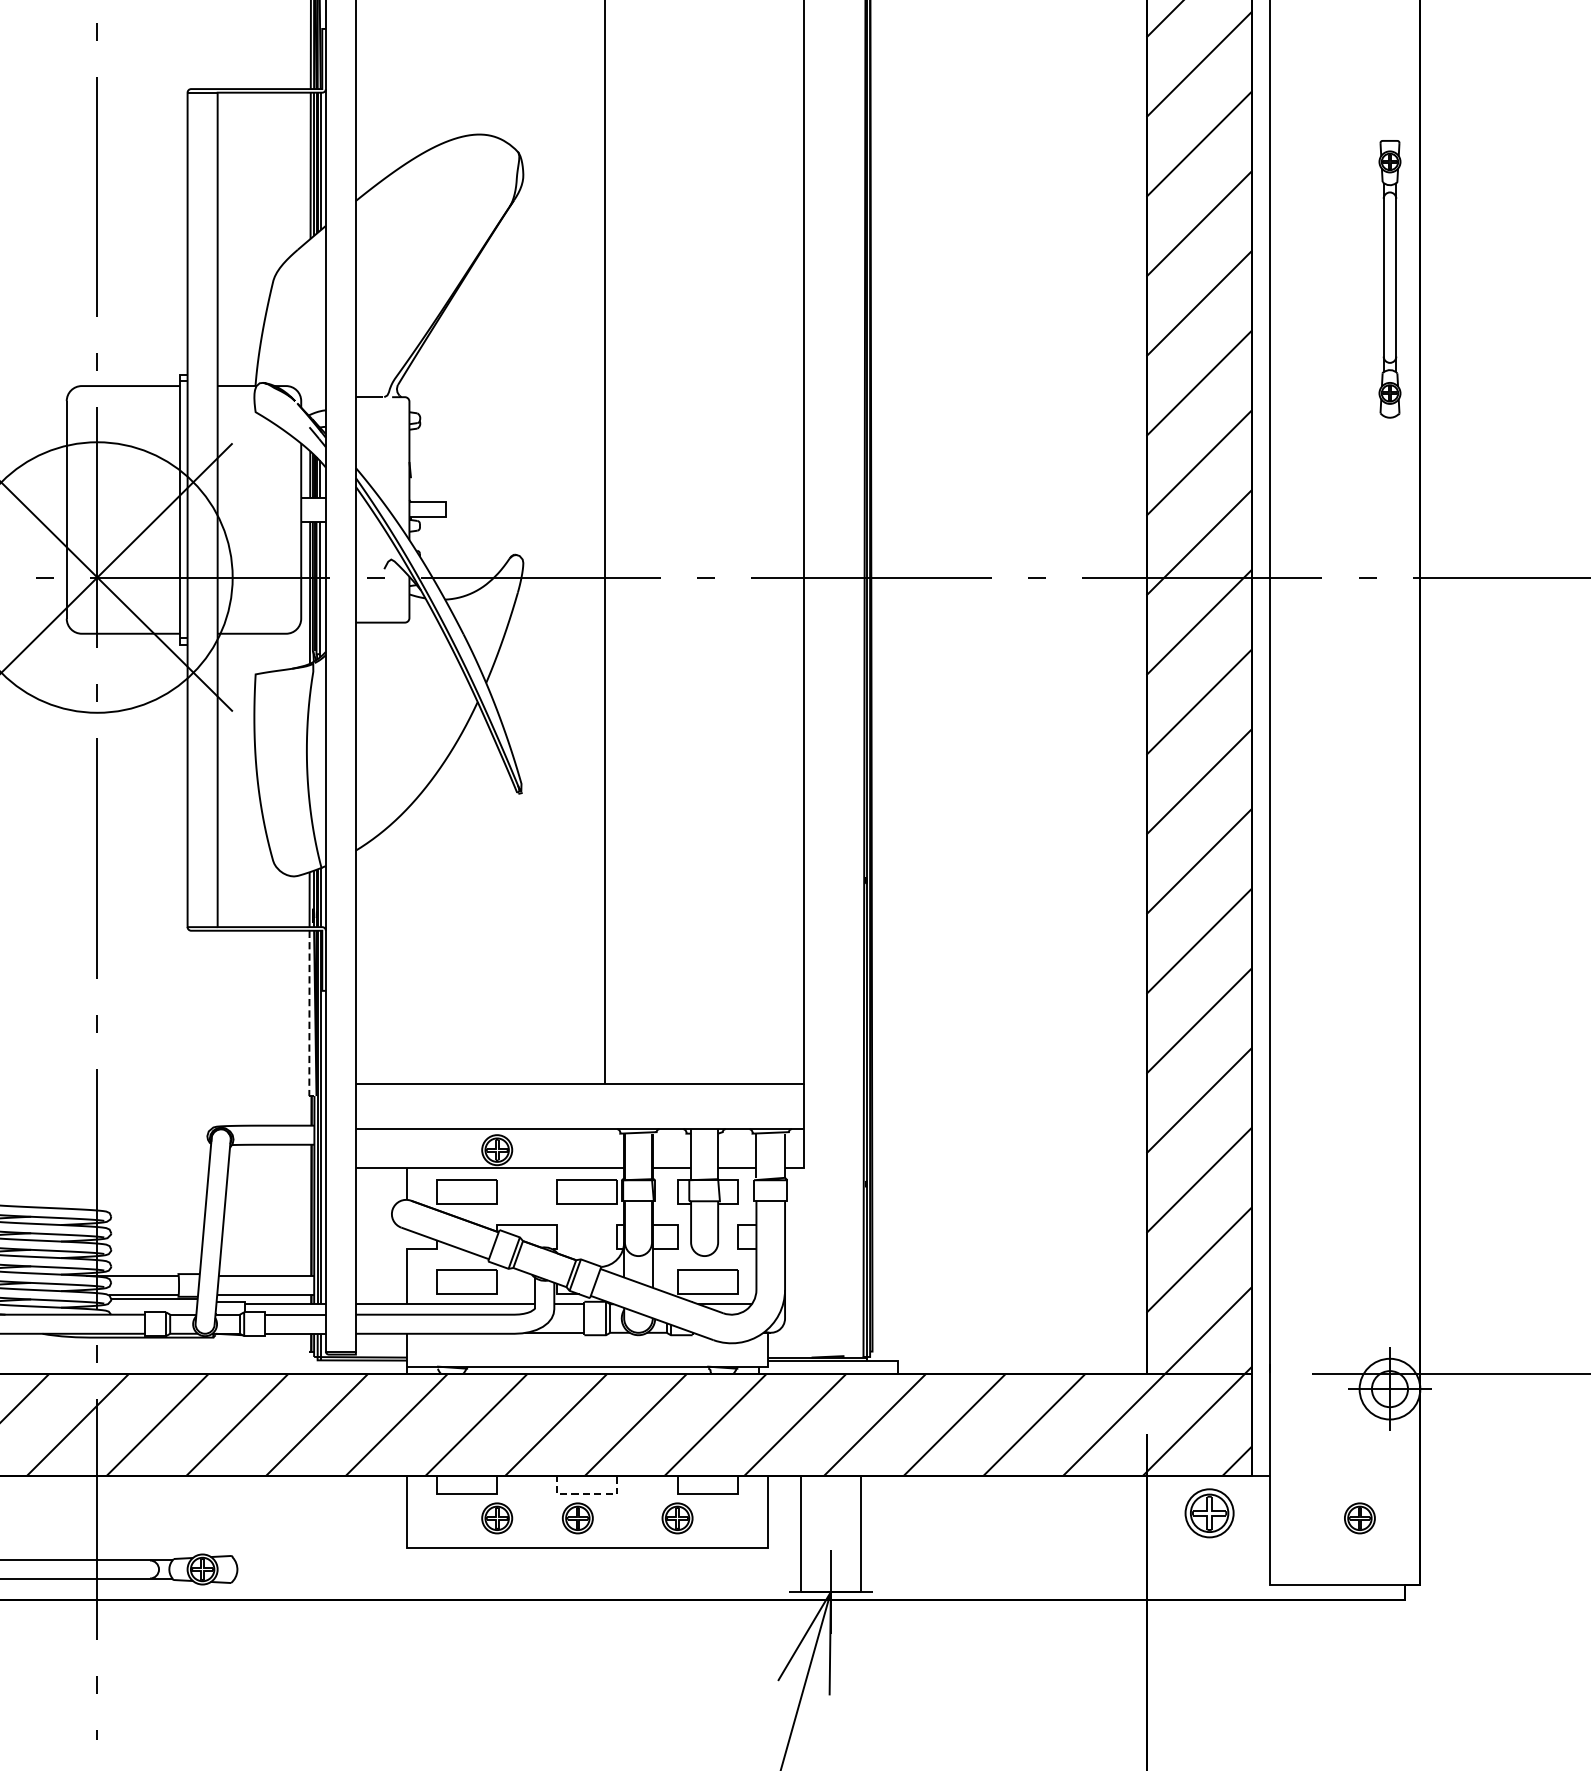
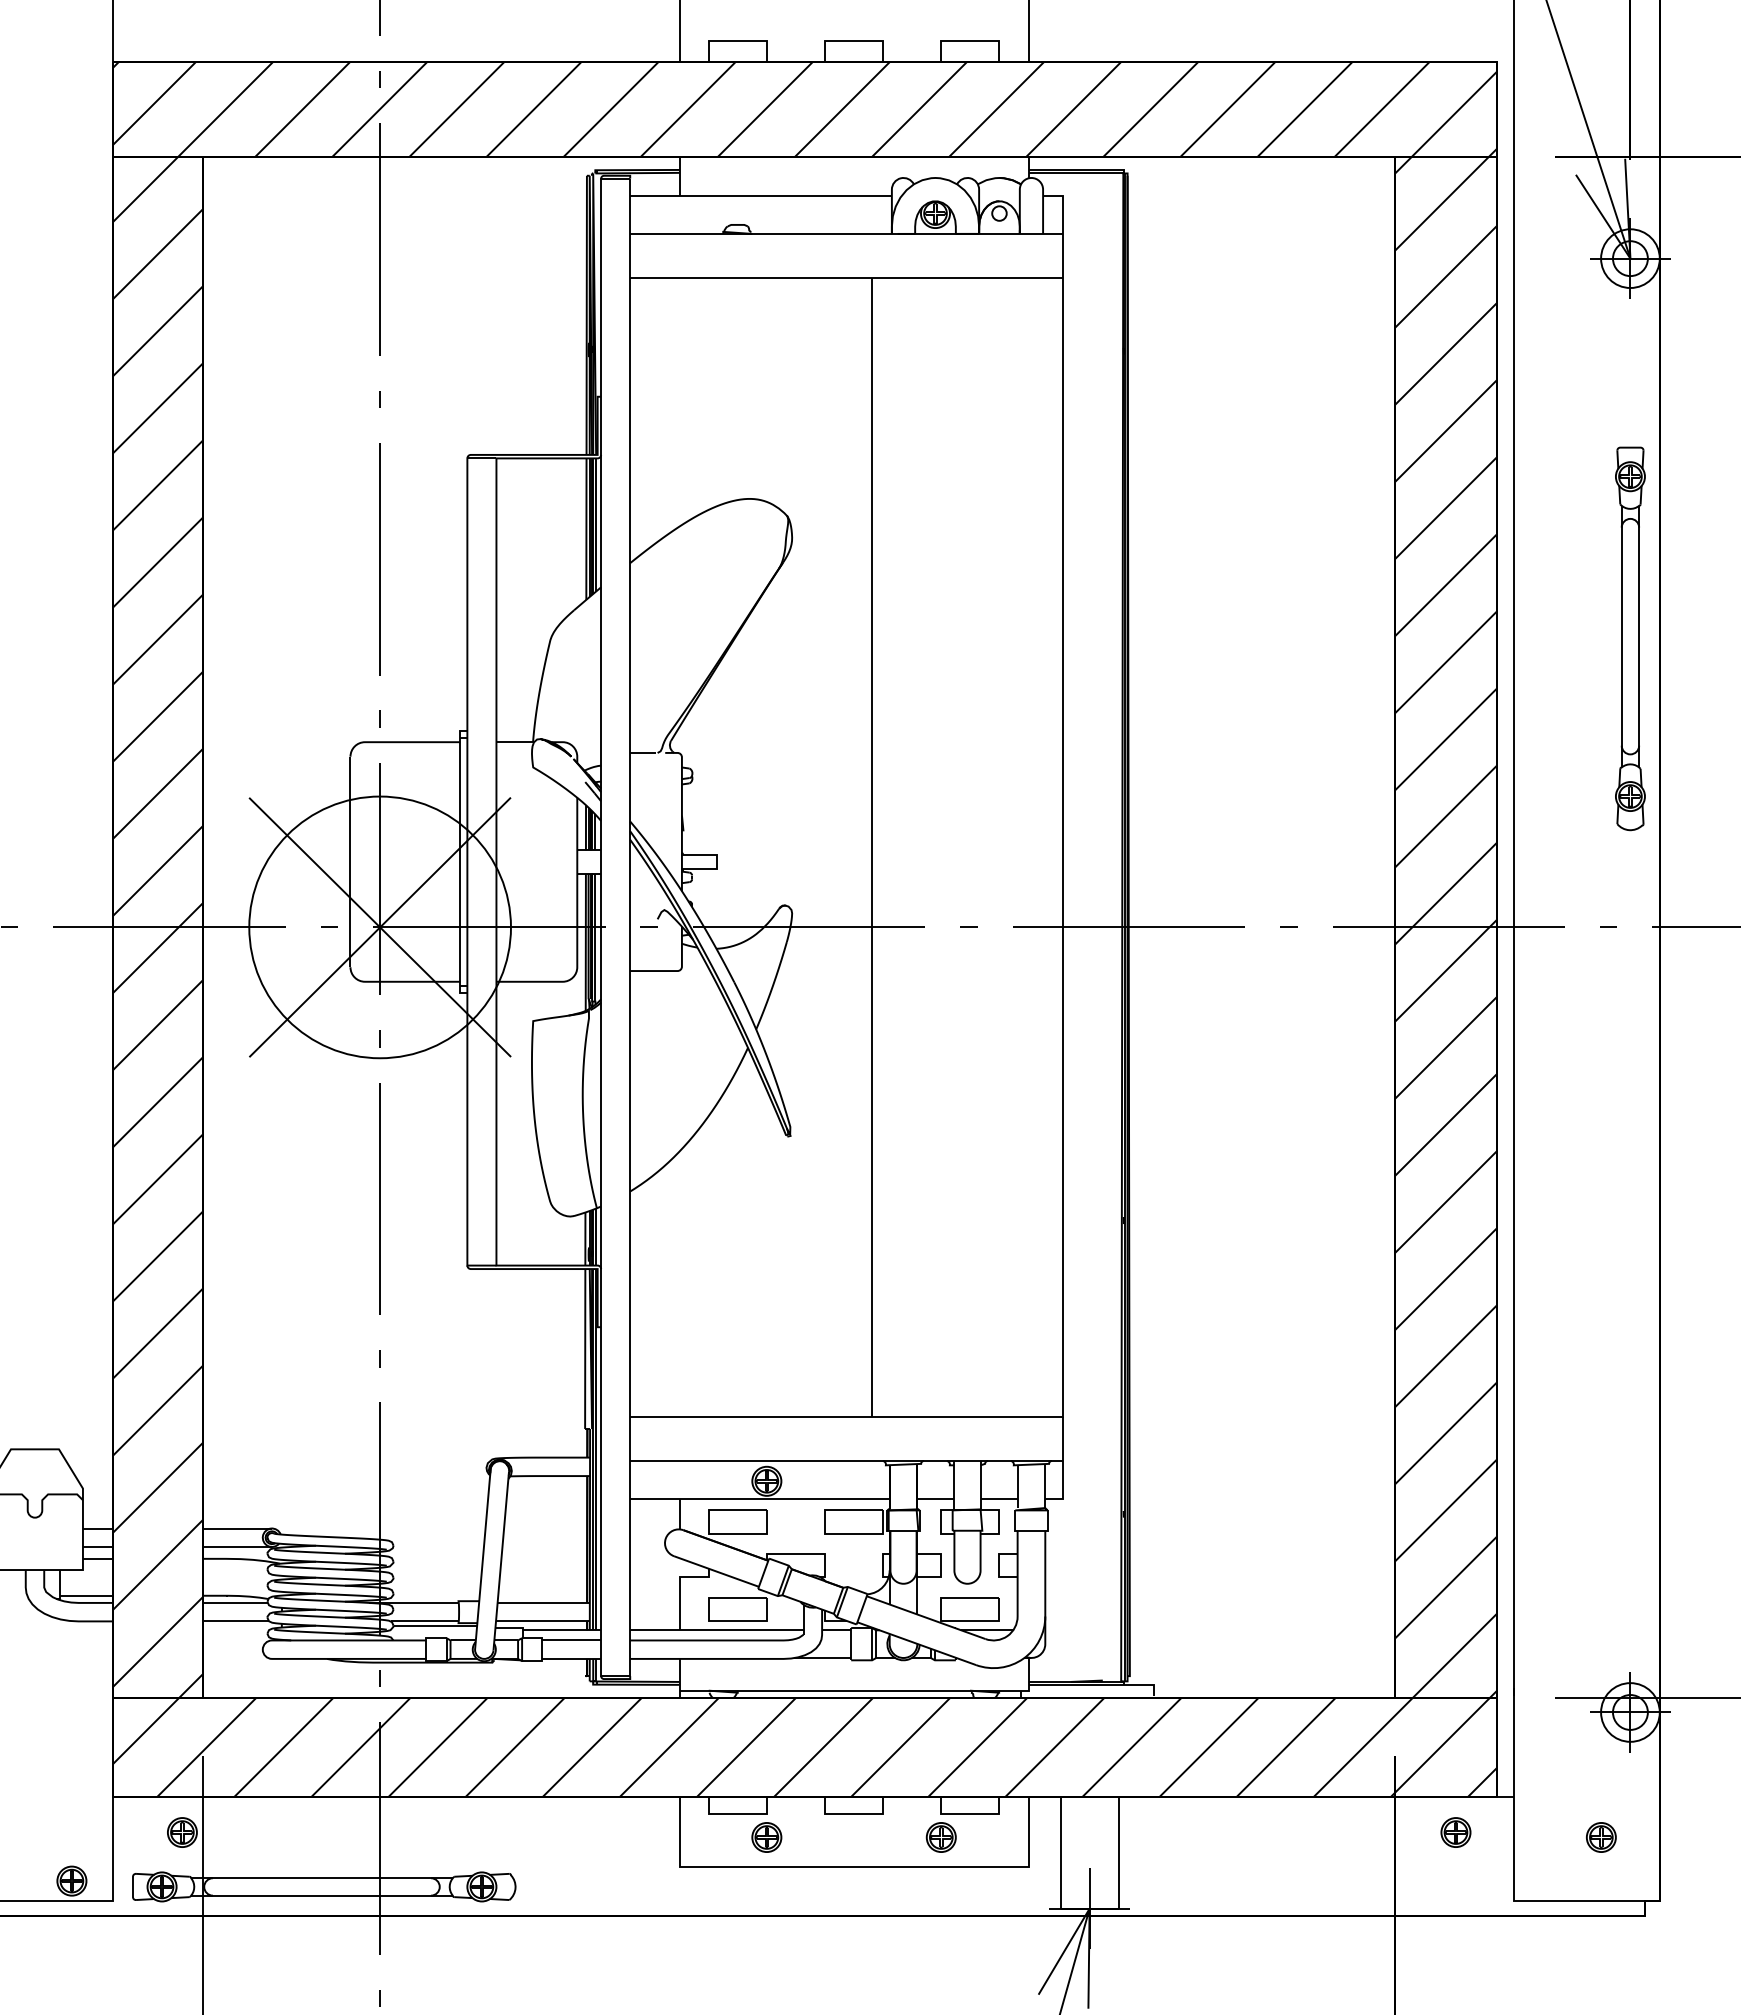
part: (1390, 278) -> (1630, 638), size x1.43
line: (309, 1013) -> (585, 1349), dashed -> solid
line: (586, 1494) -> (853, 1814), dashed -> solid
part: (1209, 1513) -> (1455, 1832), size x0.62
part: (577, 1518) -> (844, 1837), removed

